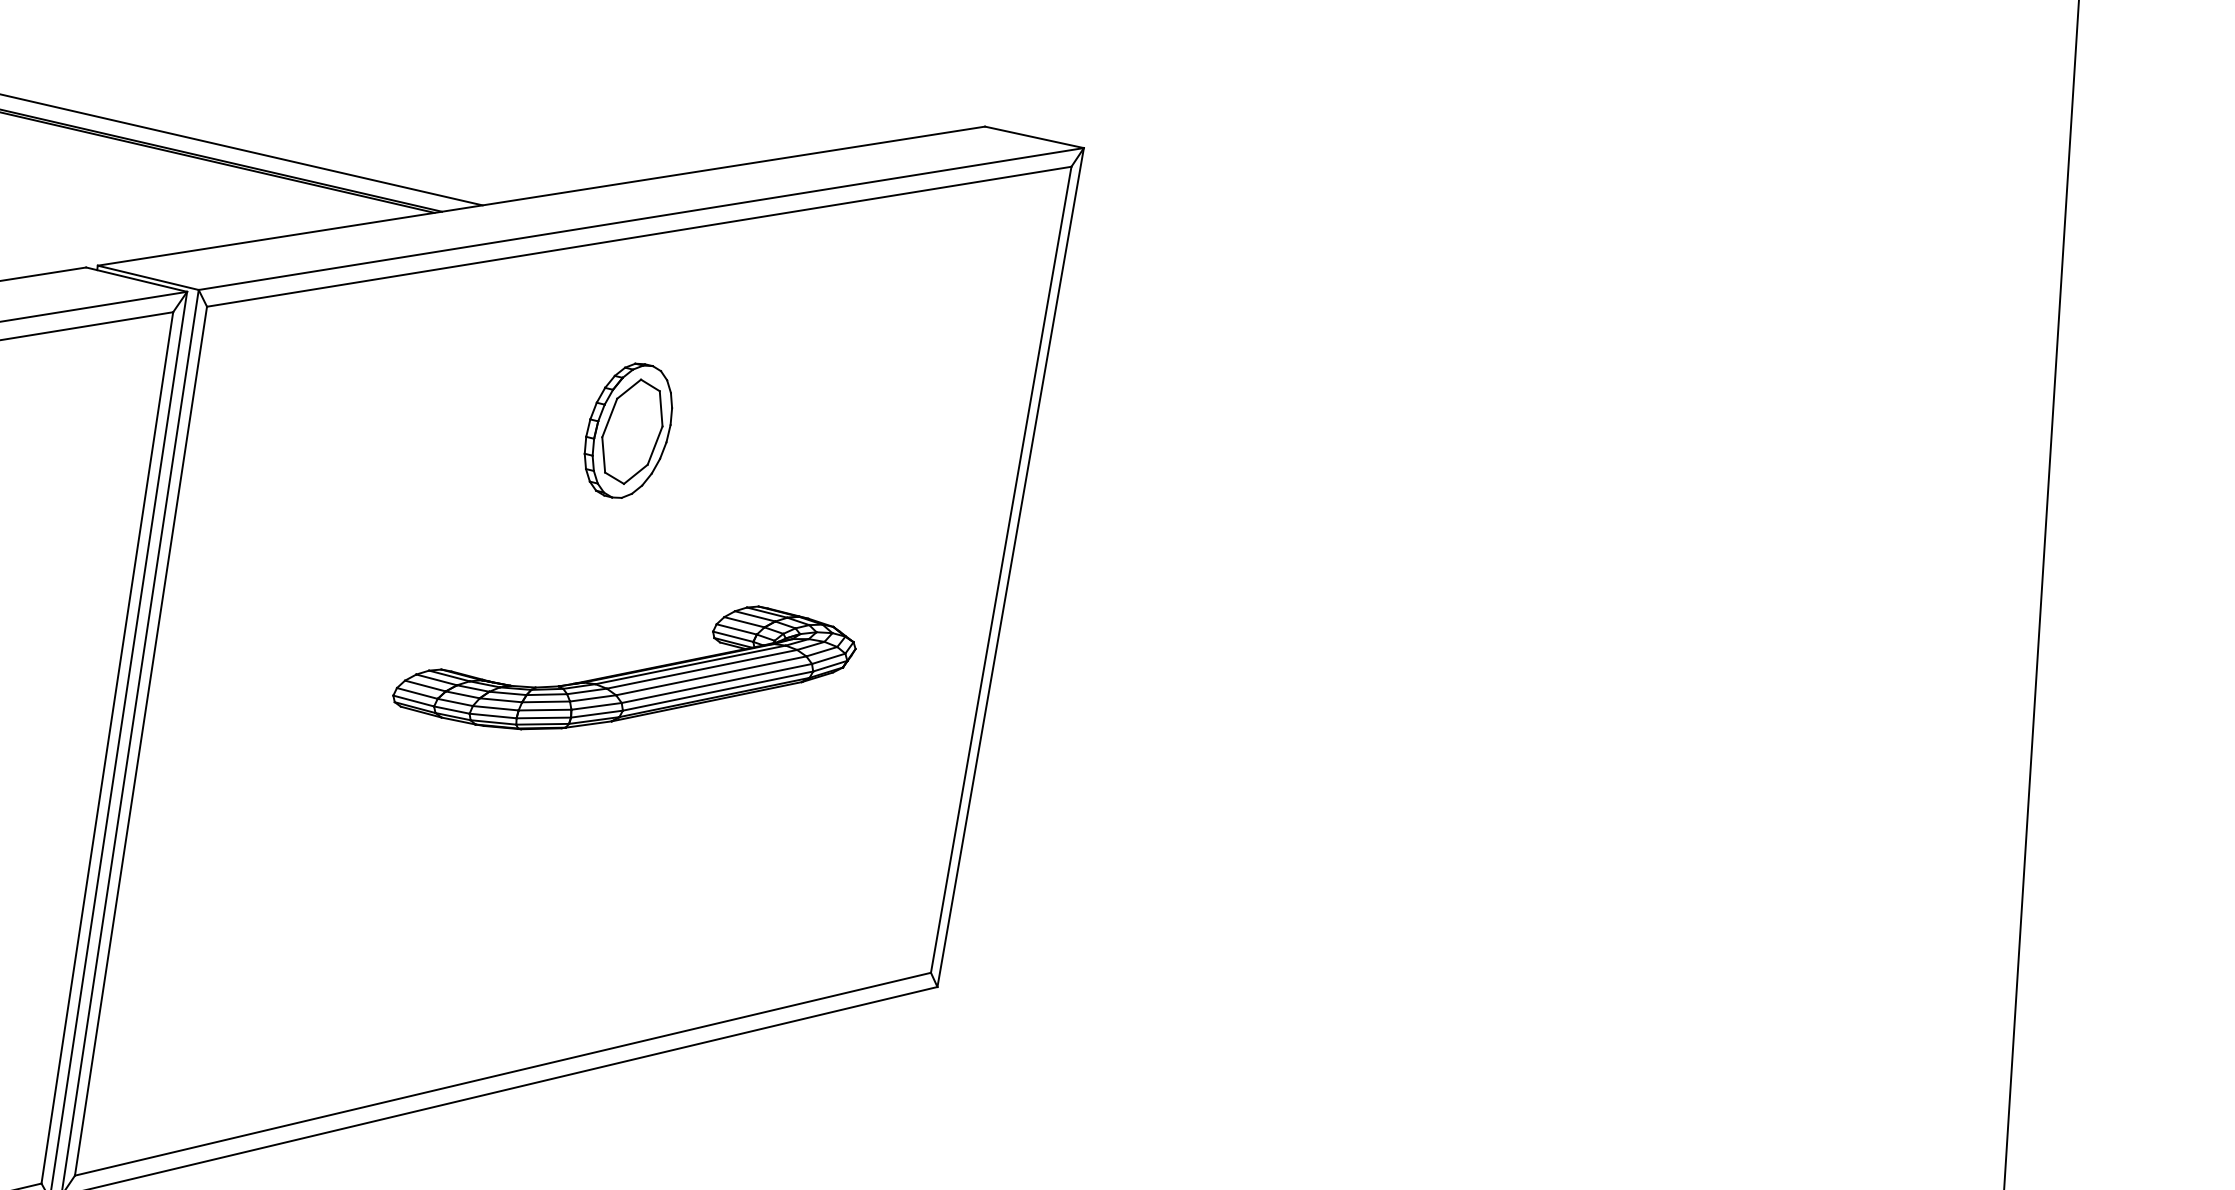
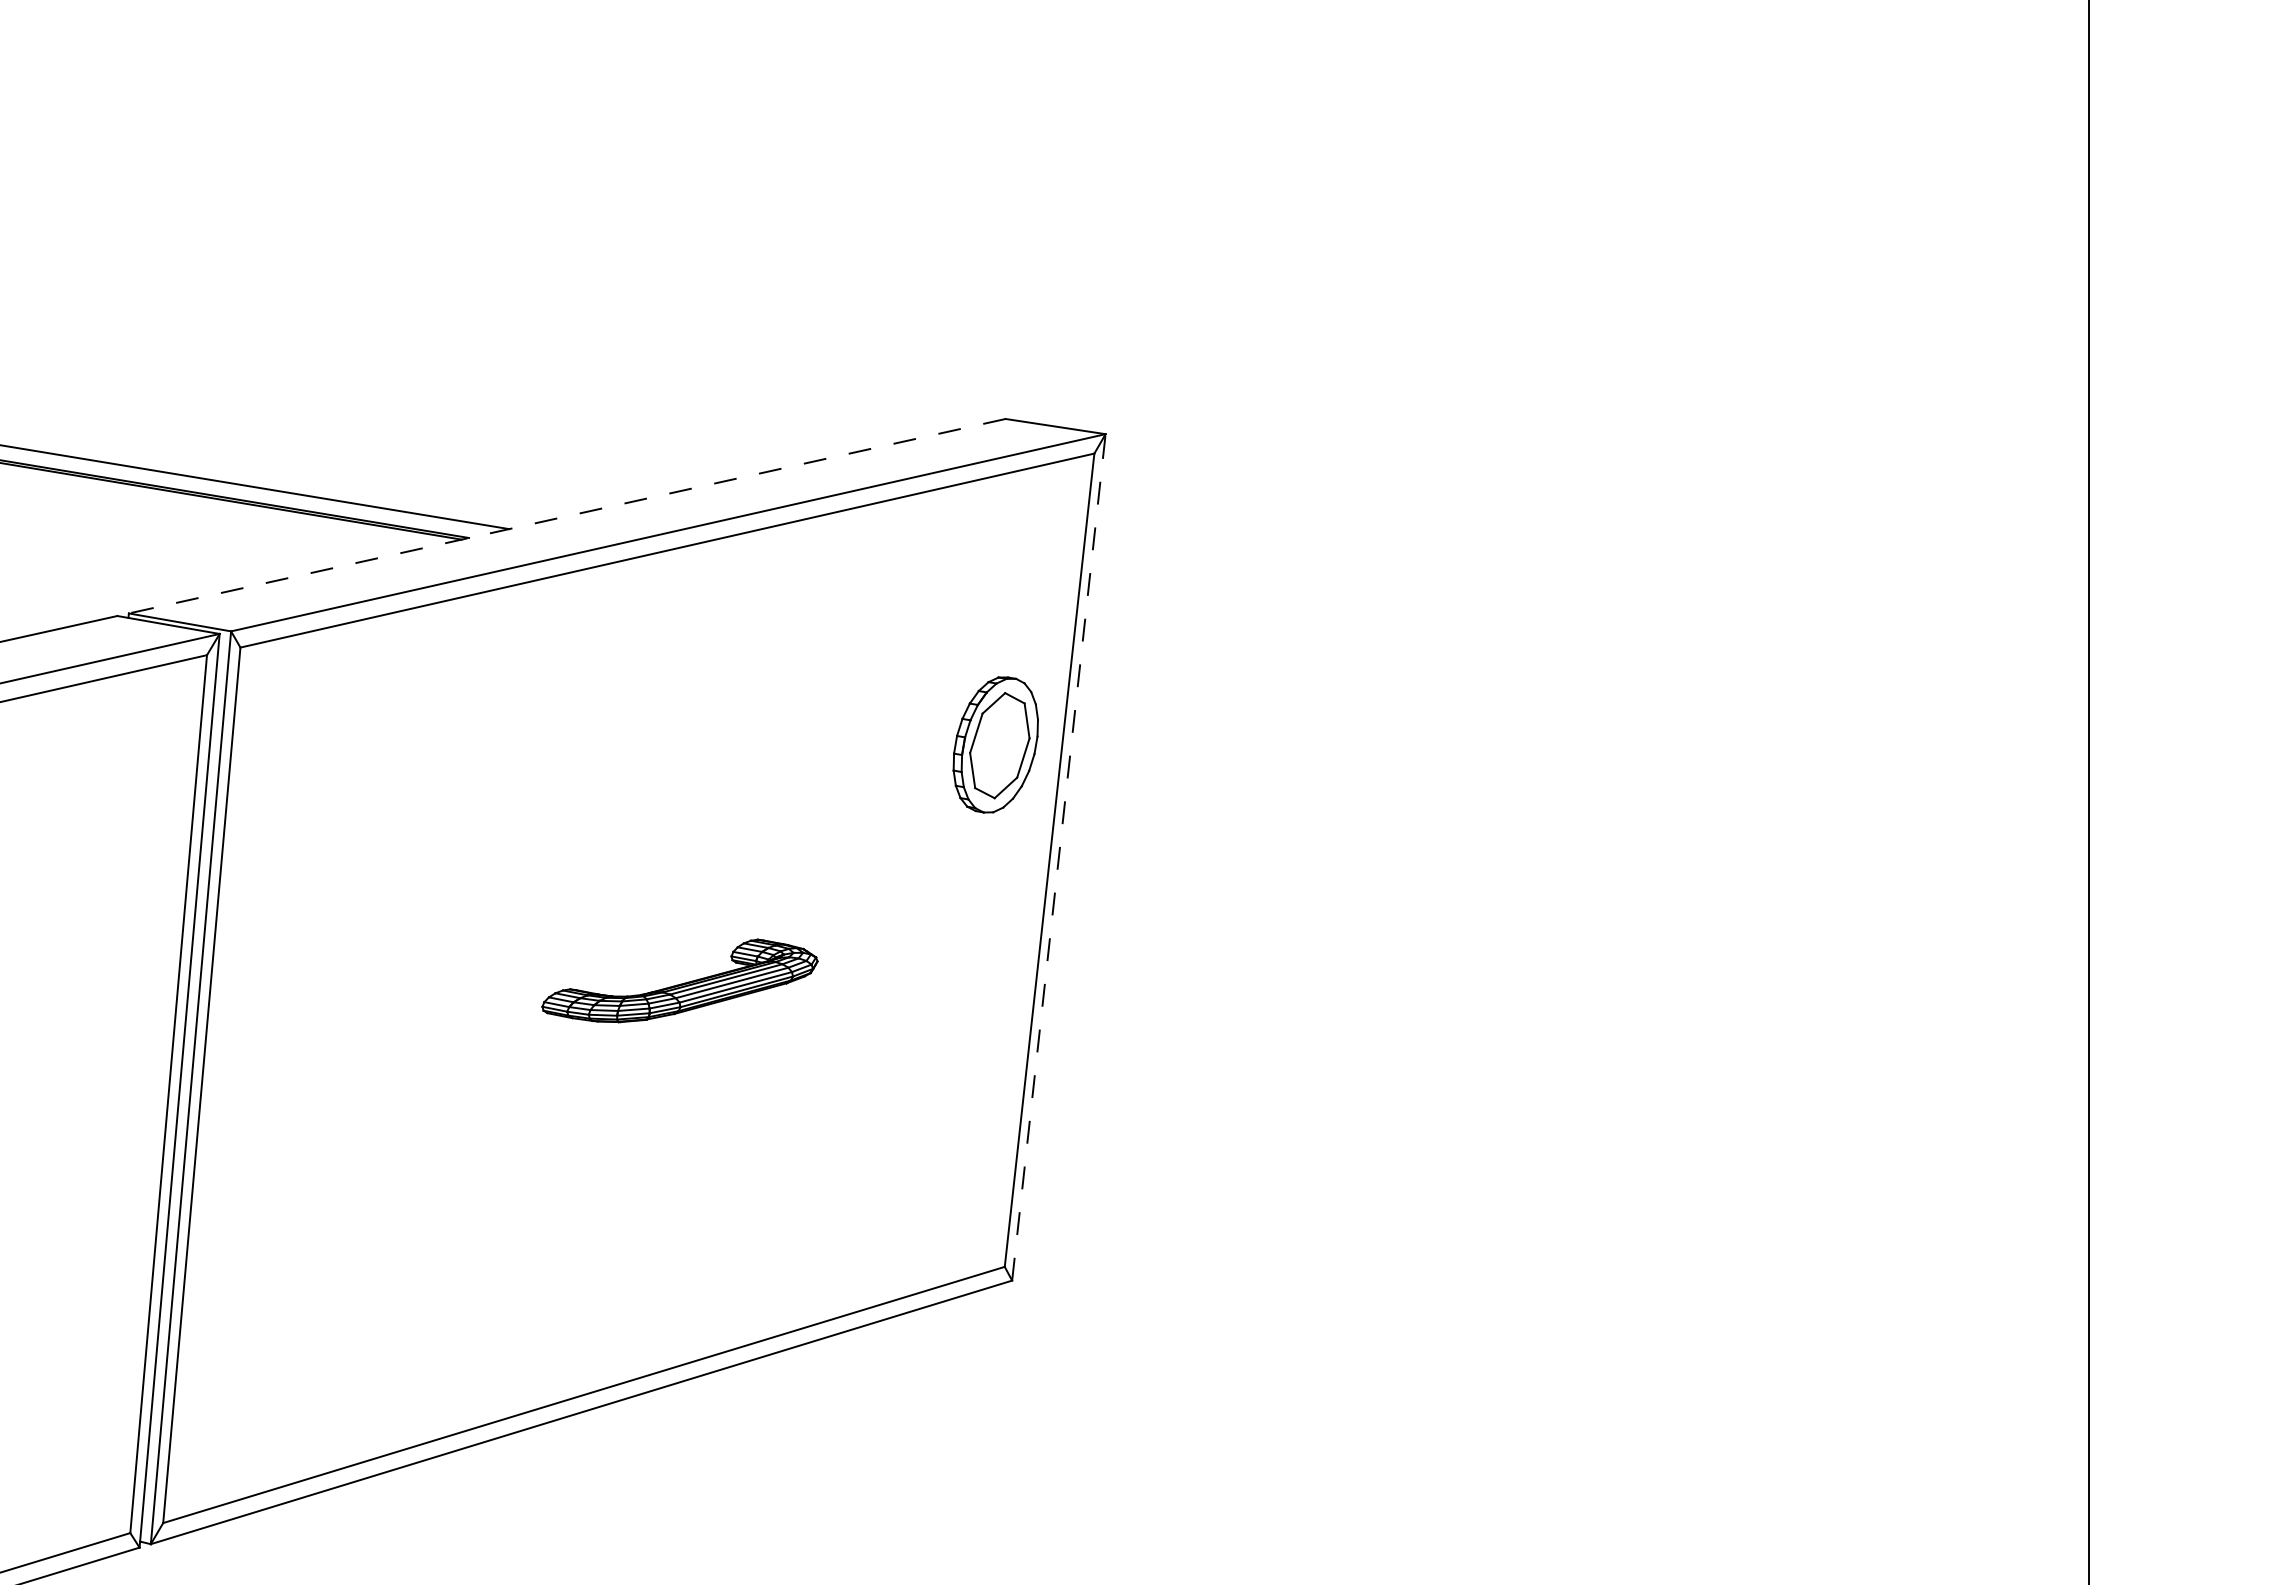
line: (540, 196) -> (566, 516), solid -> dashed
part: (628, 430) -> (995, 744), moved
line: (1010, 567) -> (1058, 857), solid -> dashed
part: (624, 666) -> (679, 980), size x0.6

